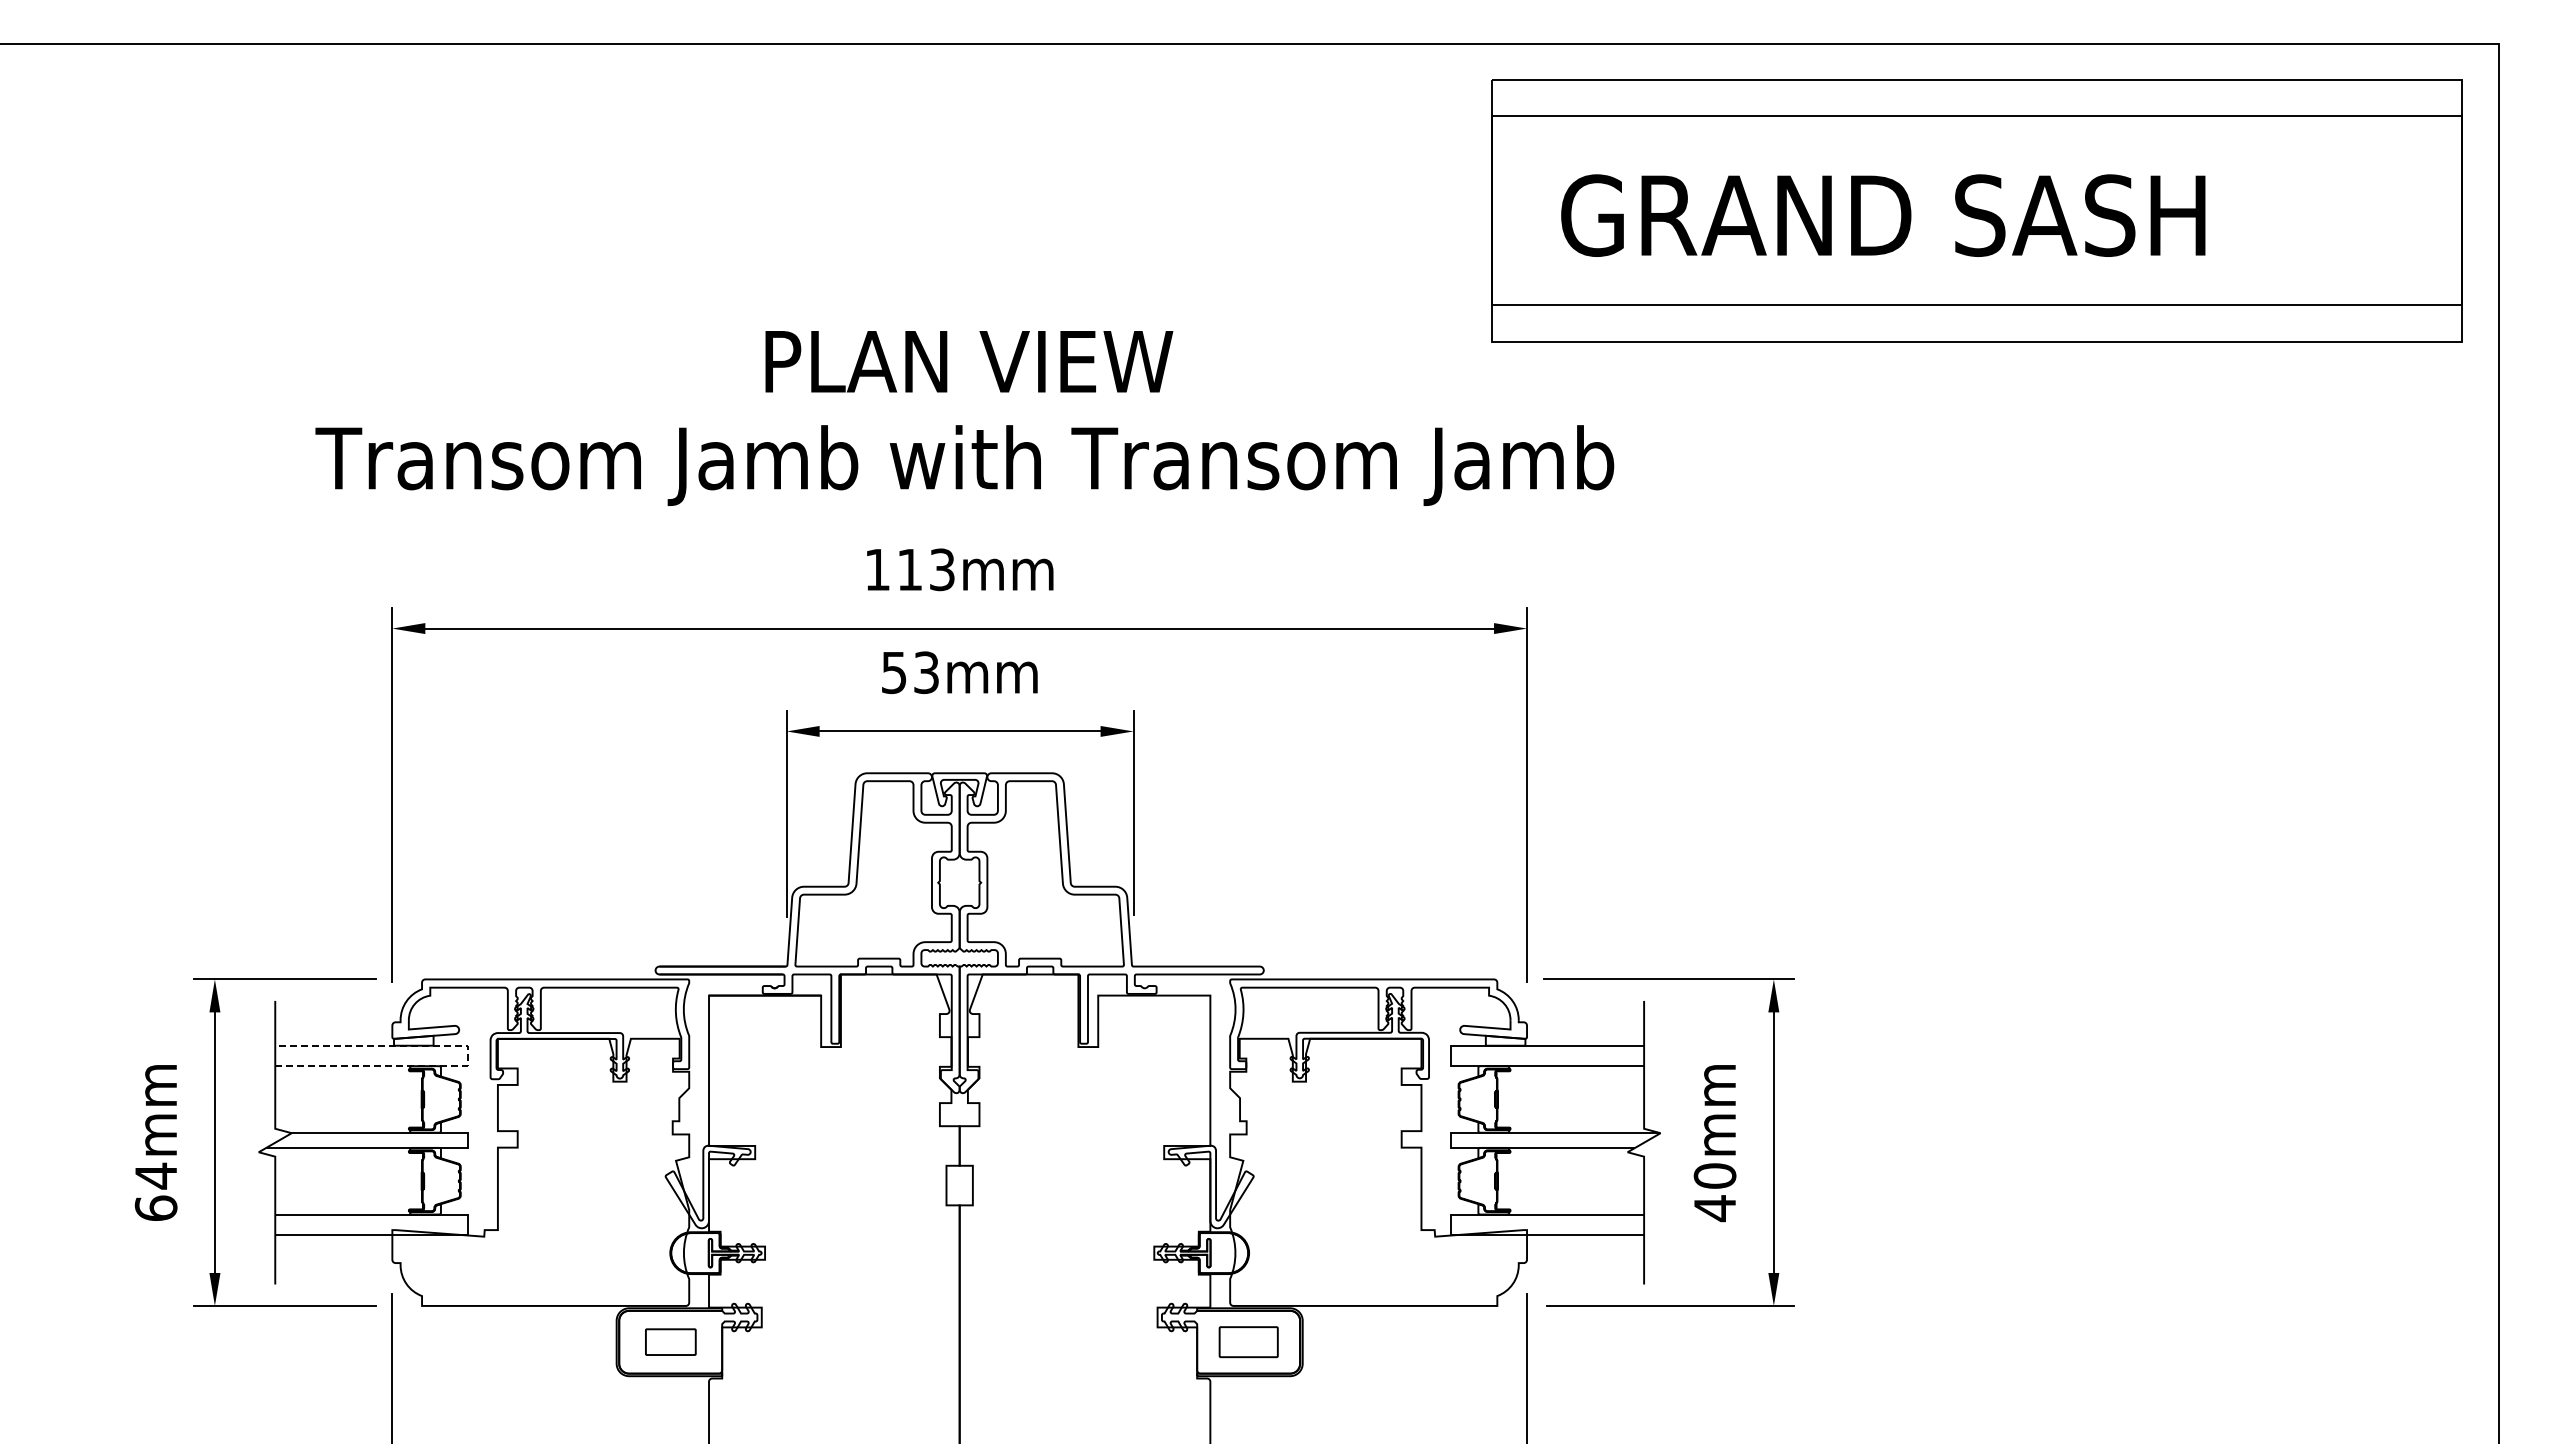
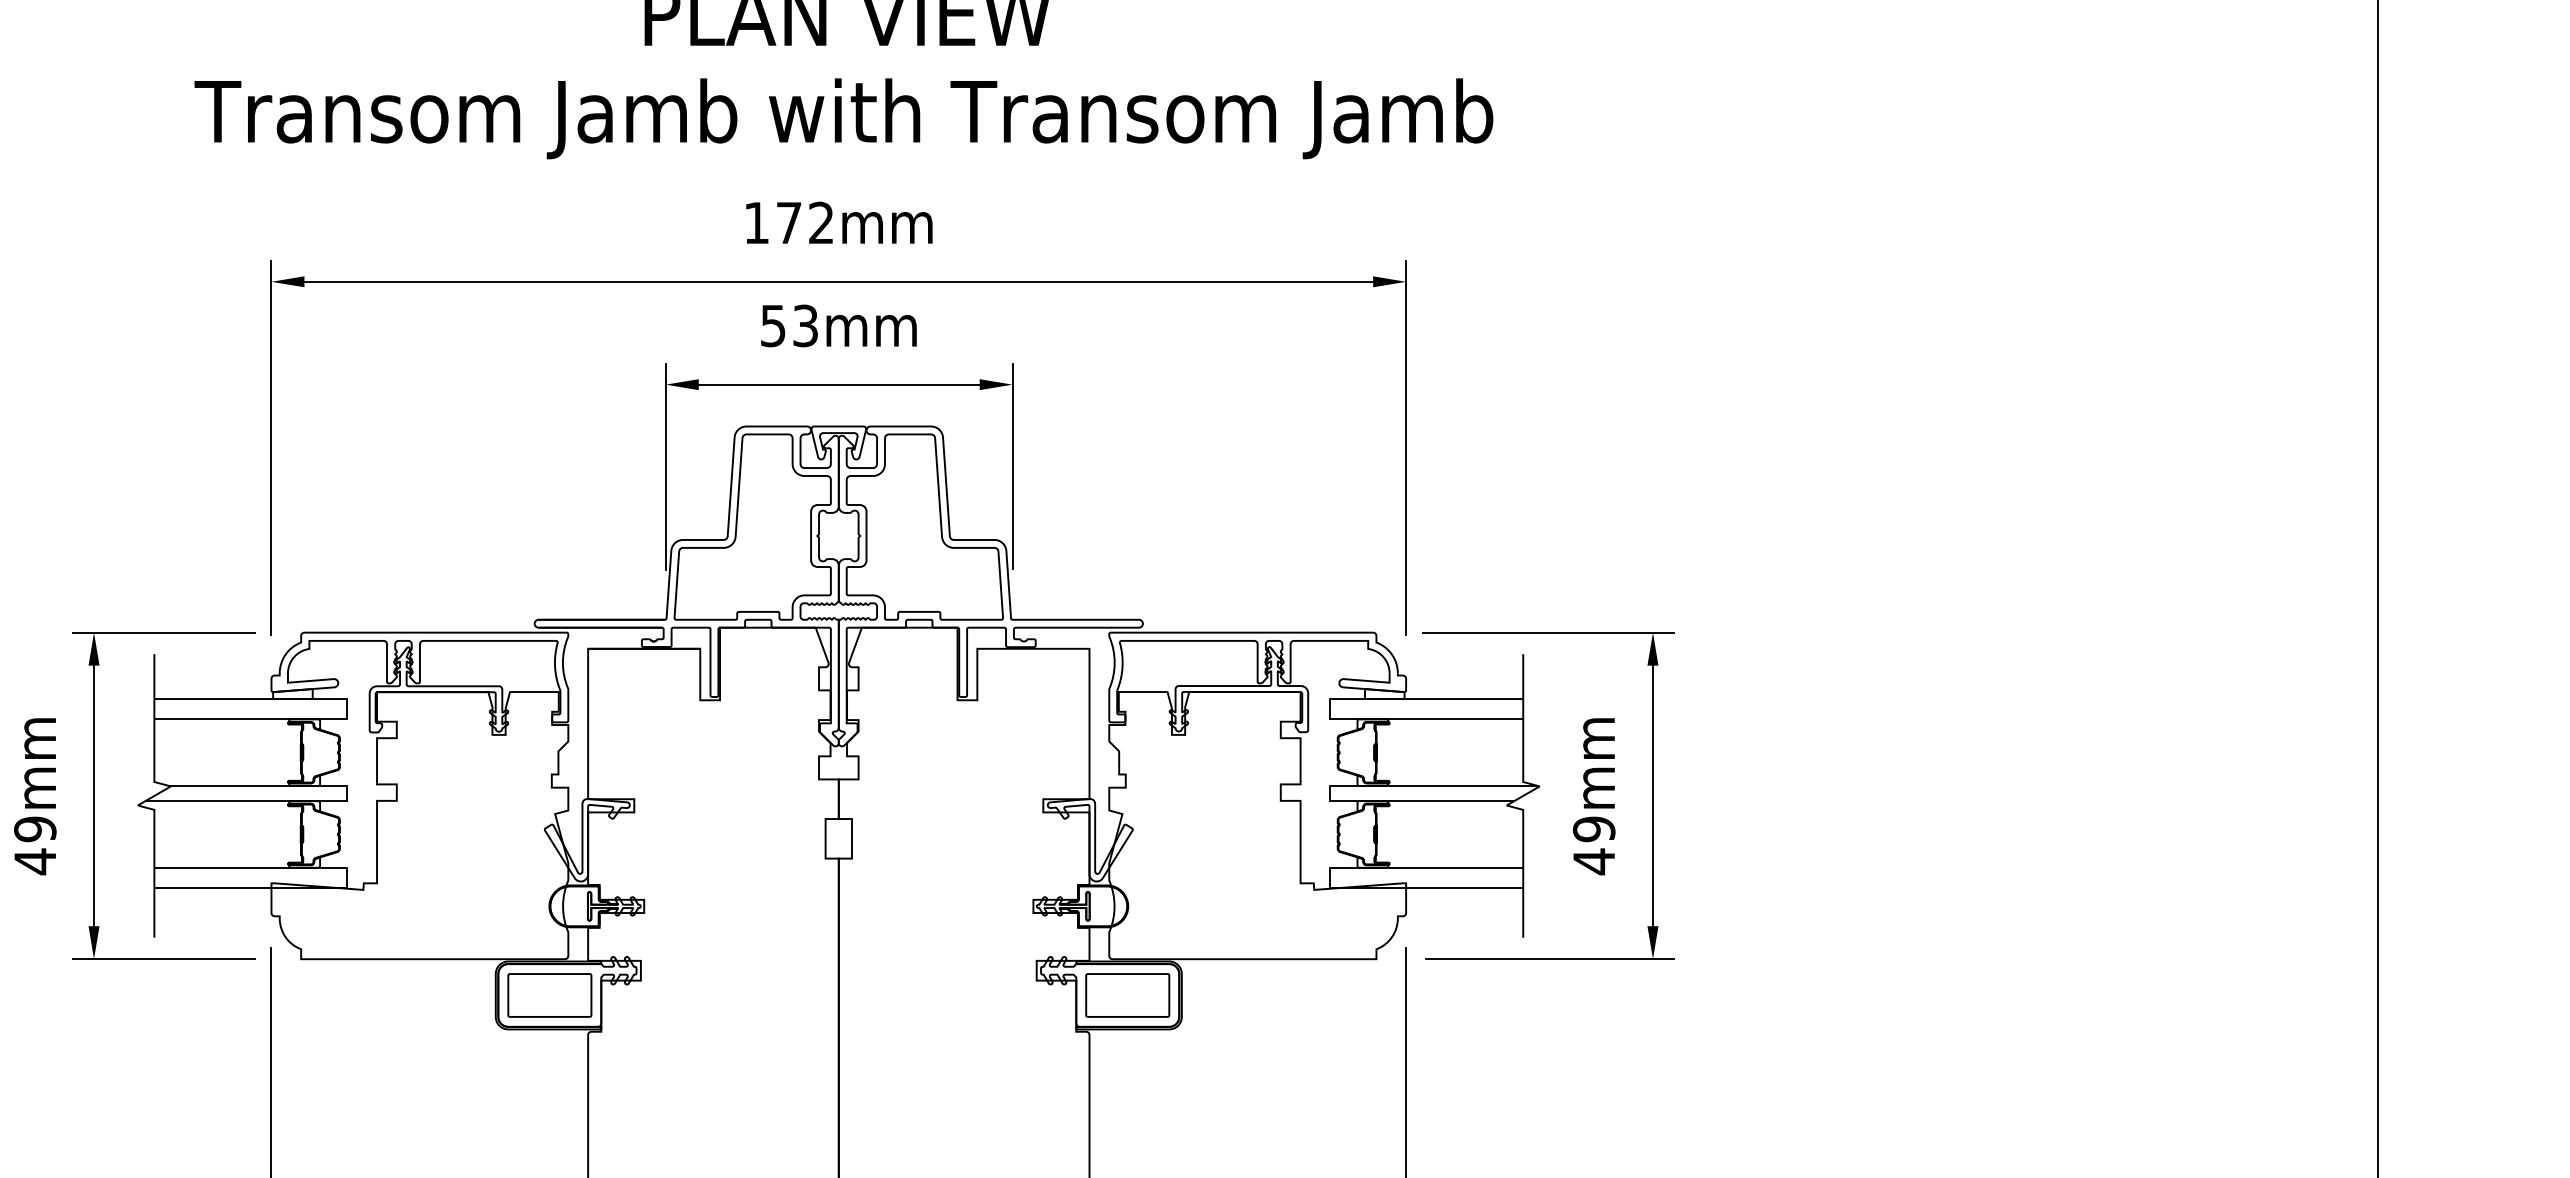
text: (926, 569) -> (805, 222), 113mm -> 172mm
line: (468, 1055) -> (347, 708), dashed -> solid
text: (1714, 1175) -> (1593, 828), 40mm -> 49mm
text: (155, 1192) -> (34, 845), 64mm -> 49mm
part: (670, 1341) -> (549, 994), size x1.67
part: (1248, 1341) -> (1127, 994), size x1.43

